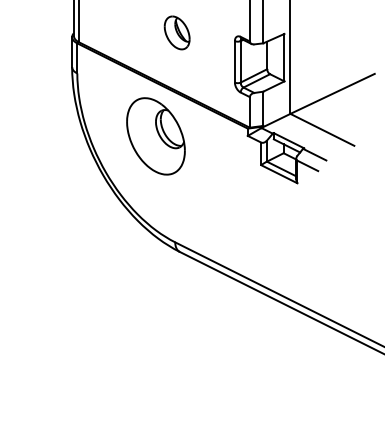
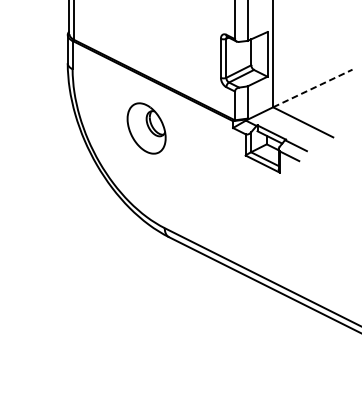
part: (176, 32) -> (165, 30), removed
line: (332, 93) -> (312, 88), solid -> dashed
part: (155, 136) -> (146, 128), size x0.7

